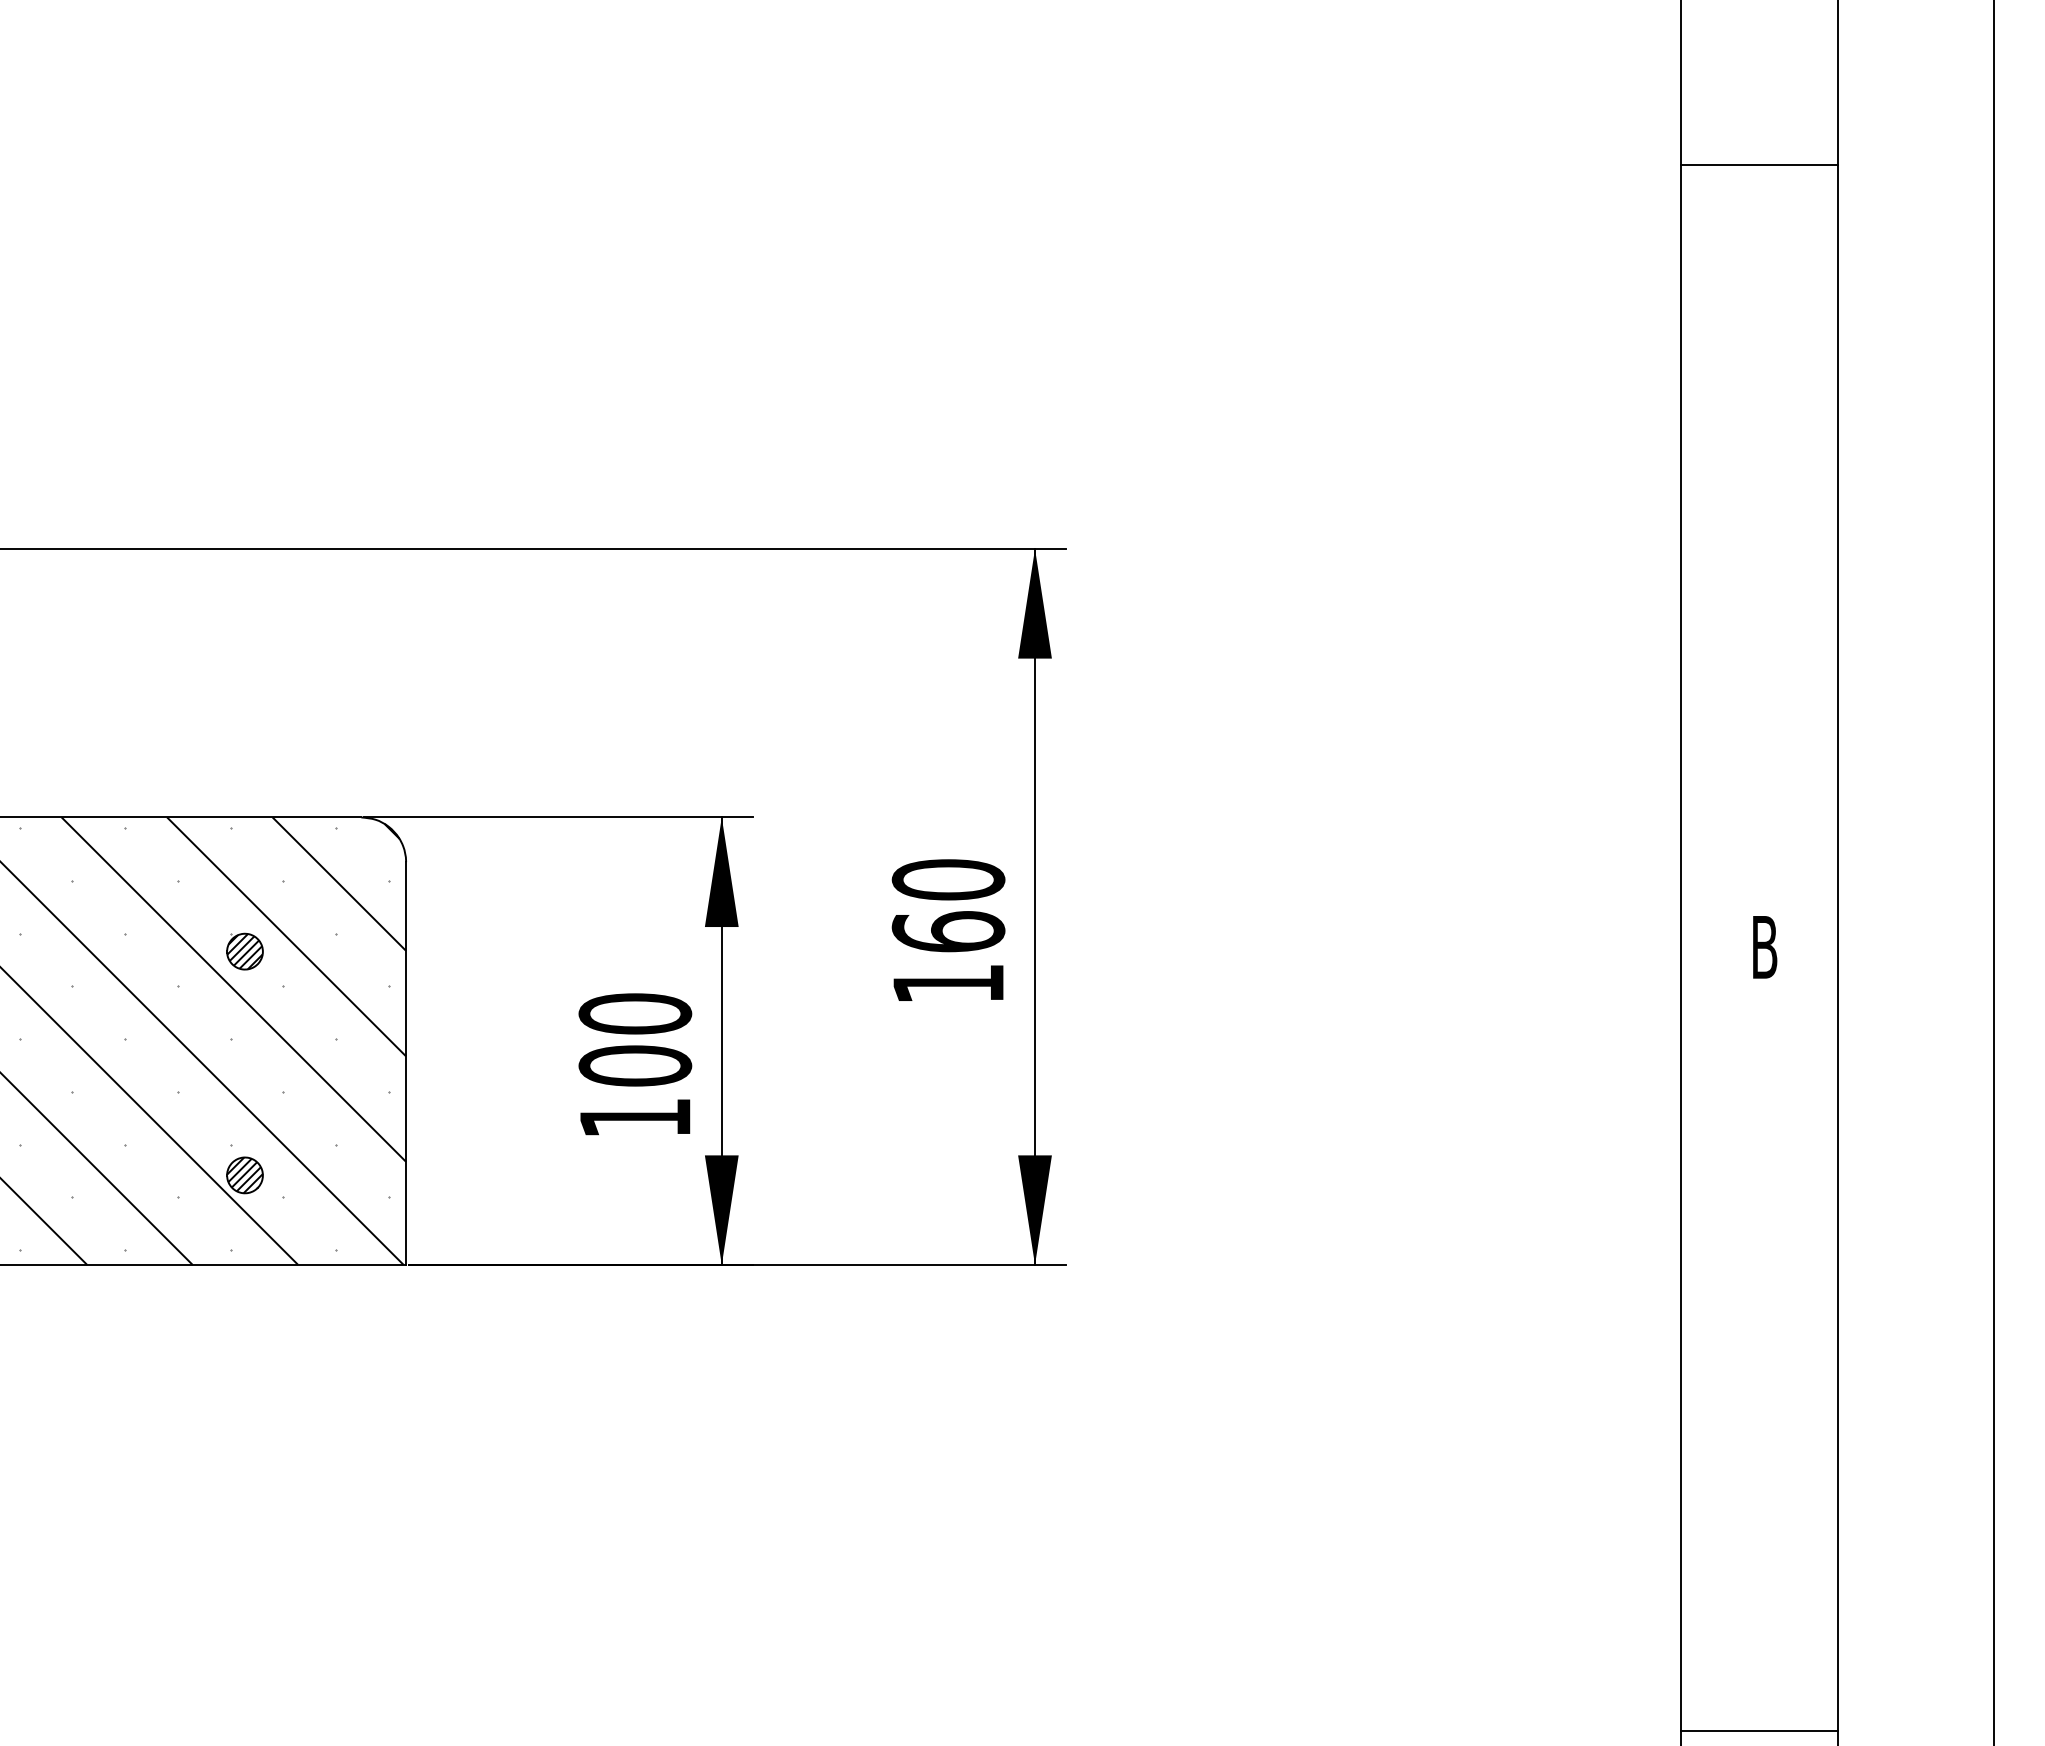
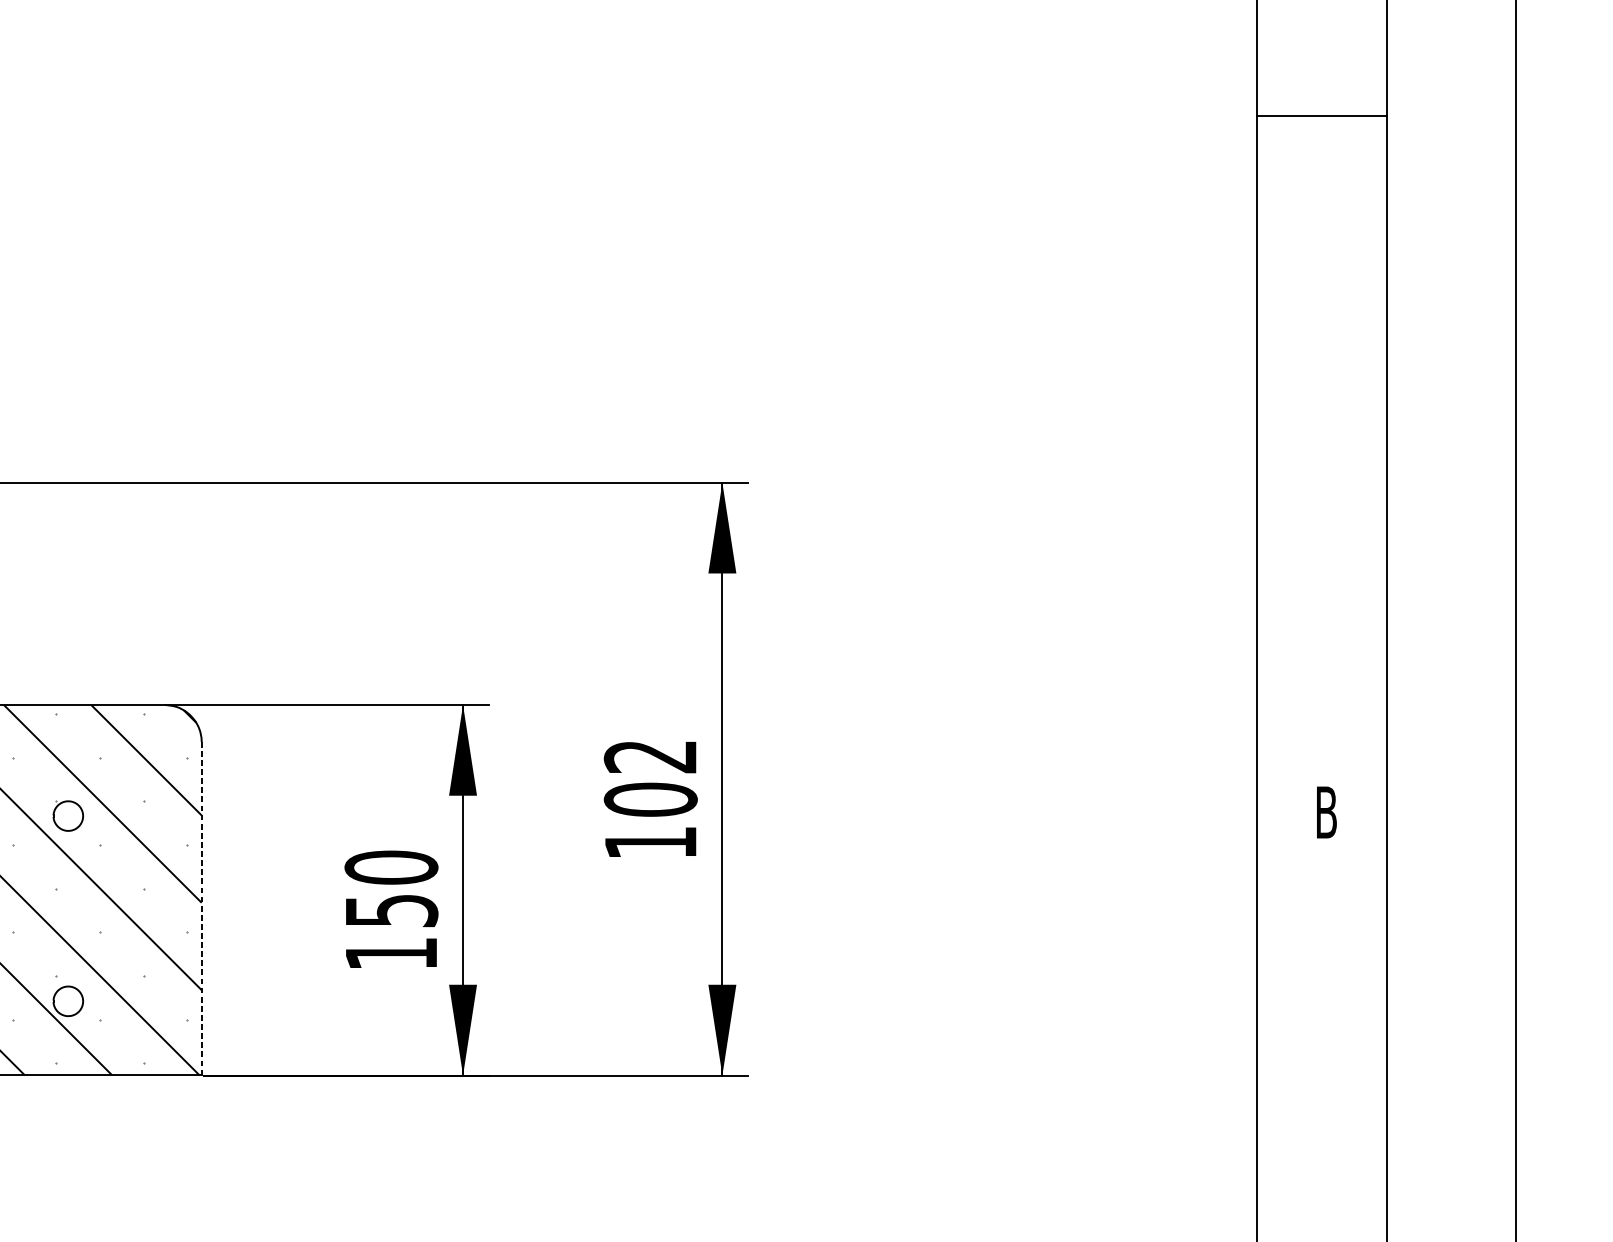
line: (1758, 164) -> (1321, 116), moved
text: (948, 905) -> (650, 777), 160 -> 102
hatch: (244, 951) -> (67, 815), removed
line: (406, 1063) -> (202, 908), solid -> dashed
text: (635, 1065) -> (391, 910), 100 -> 150
hatch: (244, 1175) -> (67, 1001), removed

